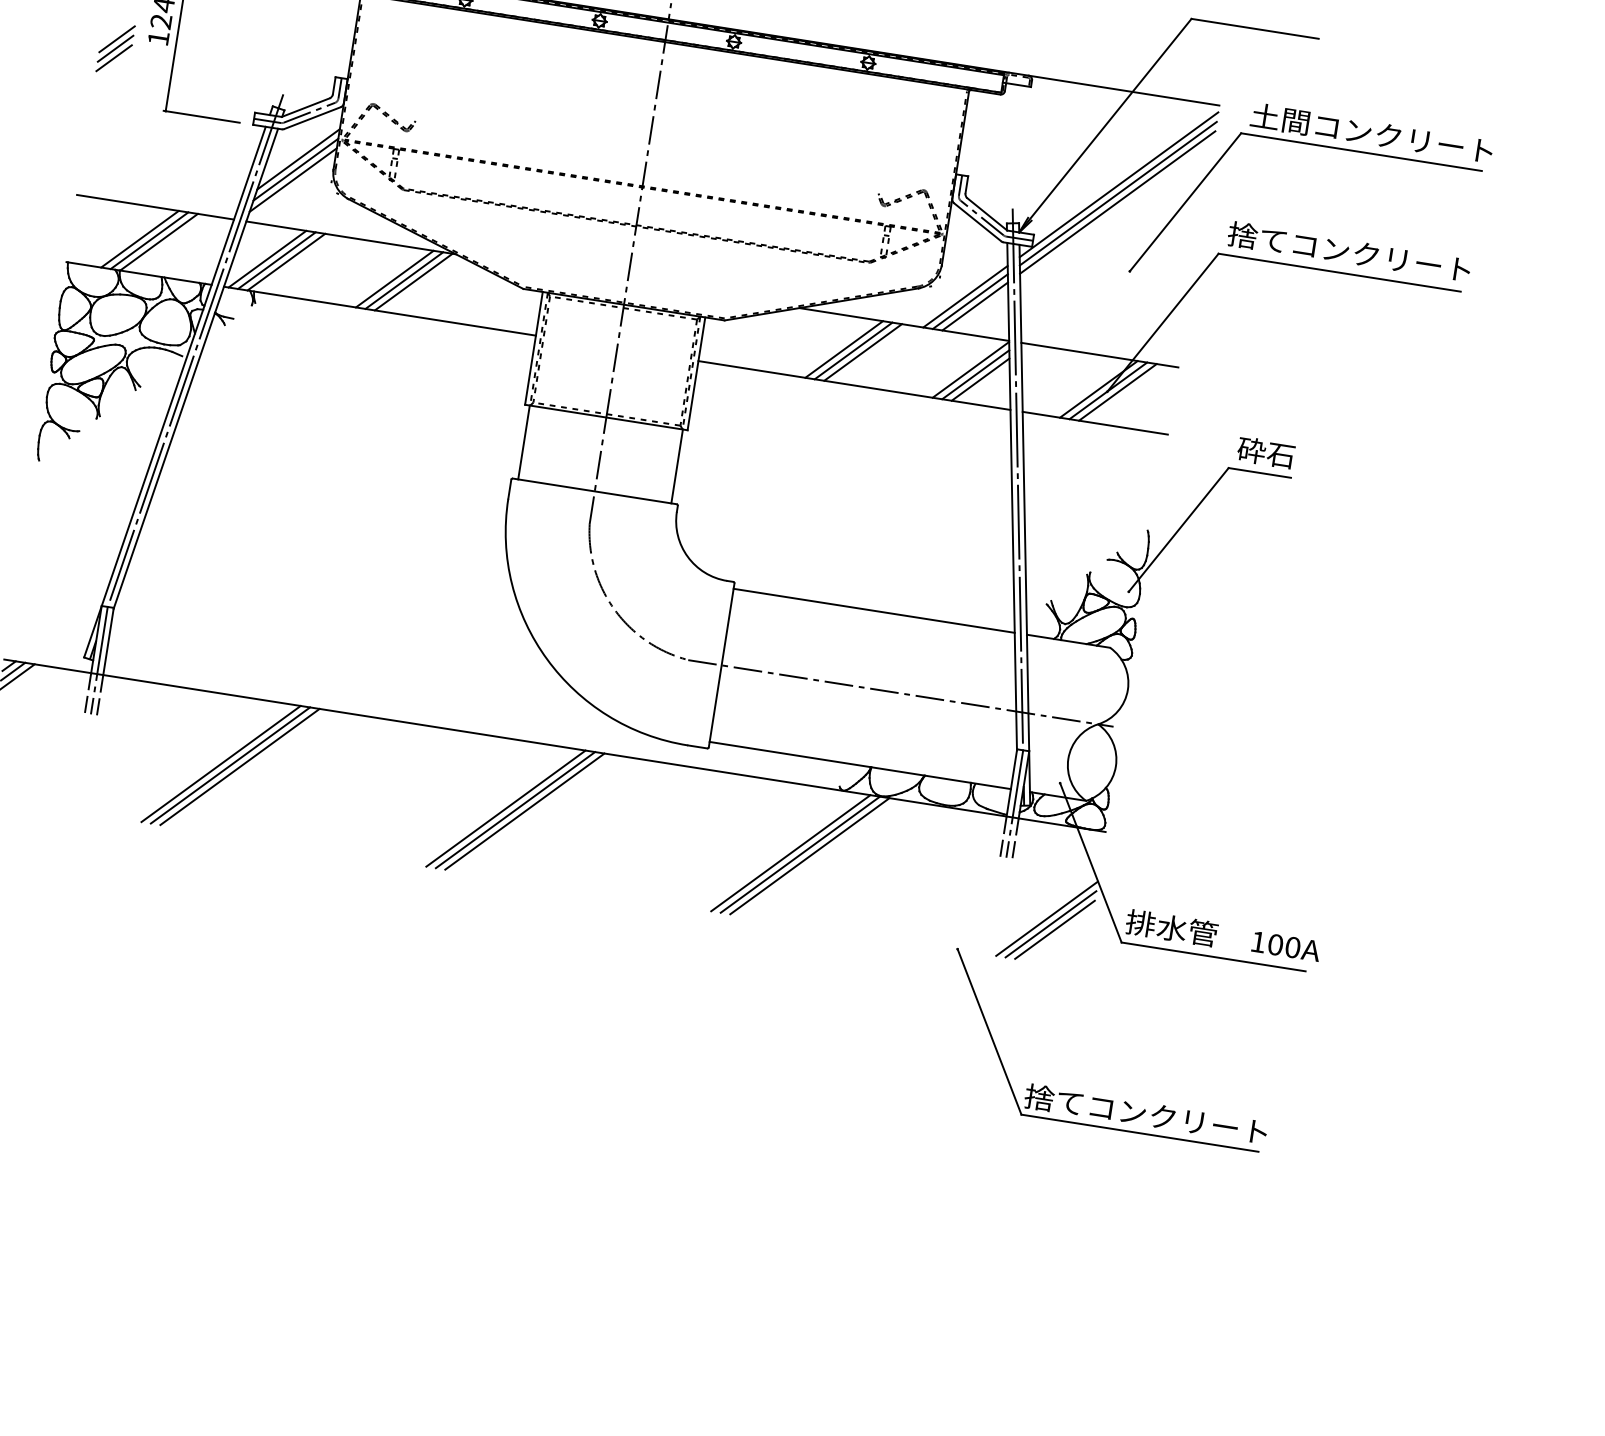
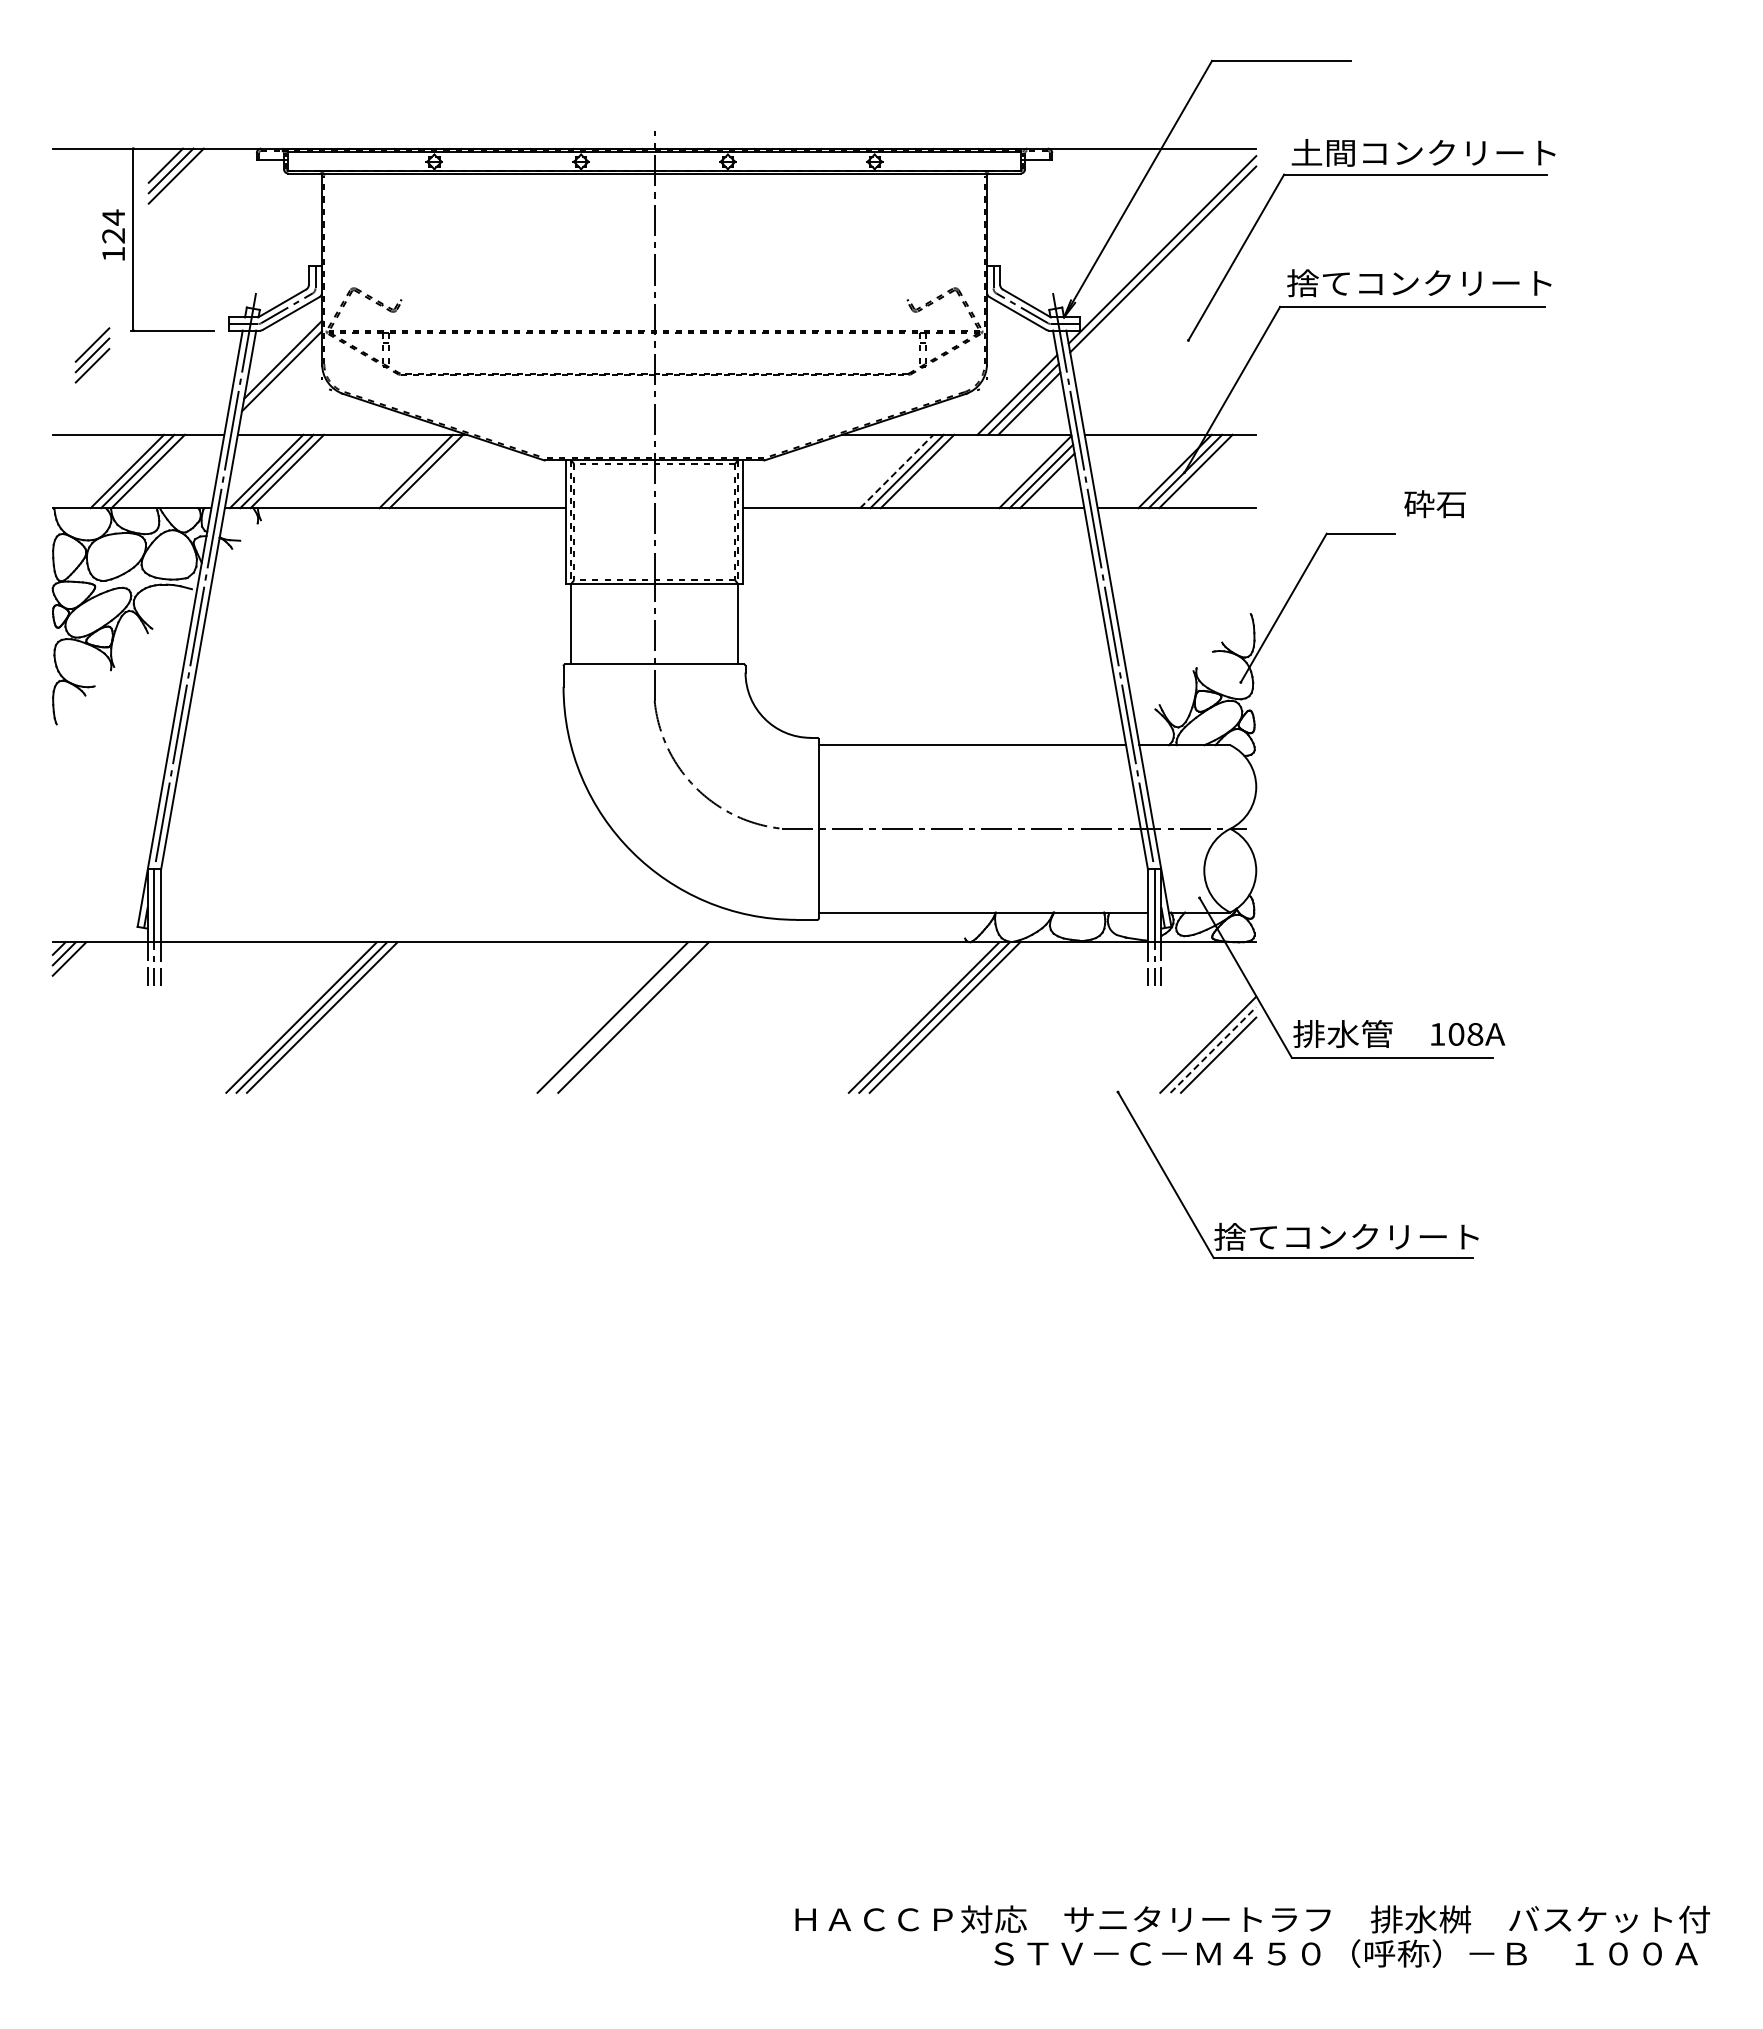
part: (115, 48) -> (92, 355), moved
line: (292, 179) -> (280, 382), removed
line: (1117, 201) -> (1163, 268), removed
line: (394, 279) -> (405, 471), removed
line: (843, 349) -> (896, 471), solid -> dashed
text: (1265, 452) -> (1434, 504), moved
line: (515, 810) -> (623, 1017), removed
line: (1051, 924) -> (1213, 1050), solid -> dashed
text: (1293, 947) -> (1475, 1034), 100A -> 108A

